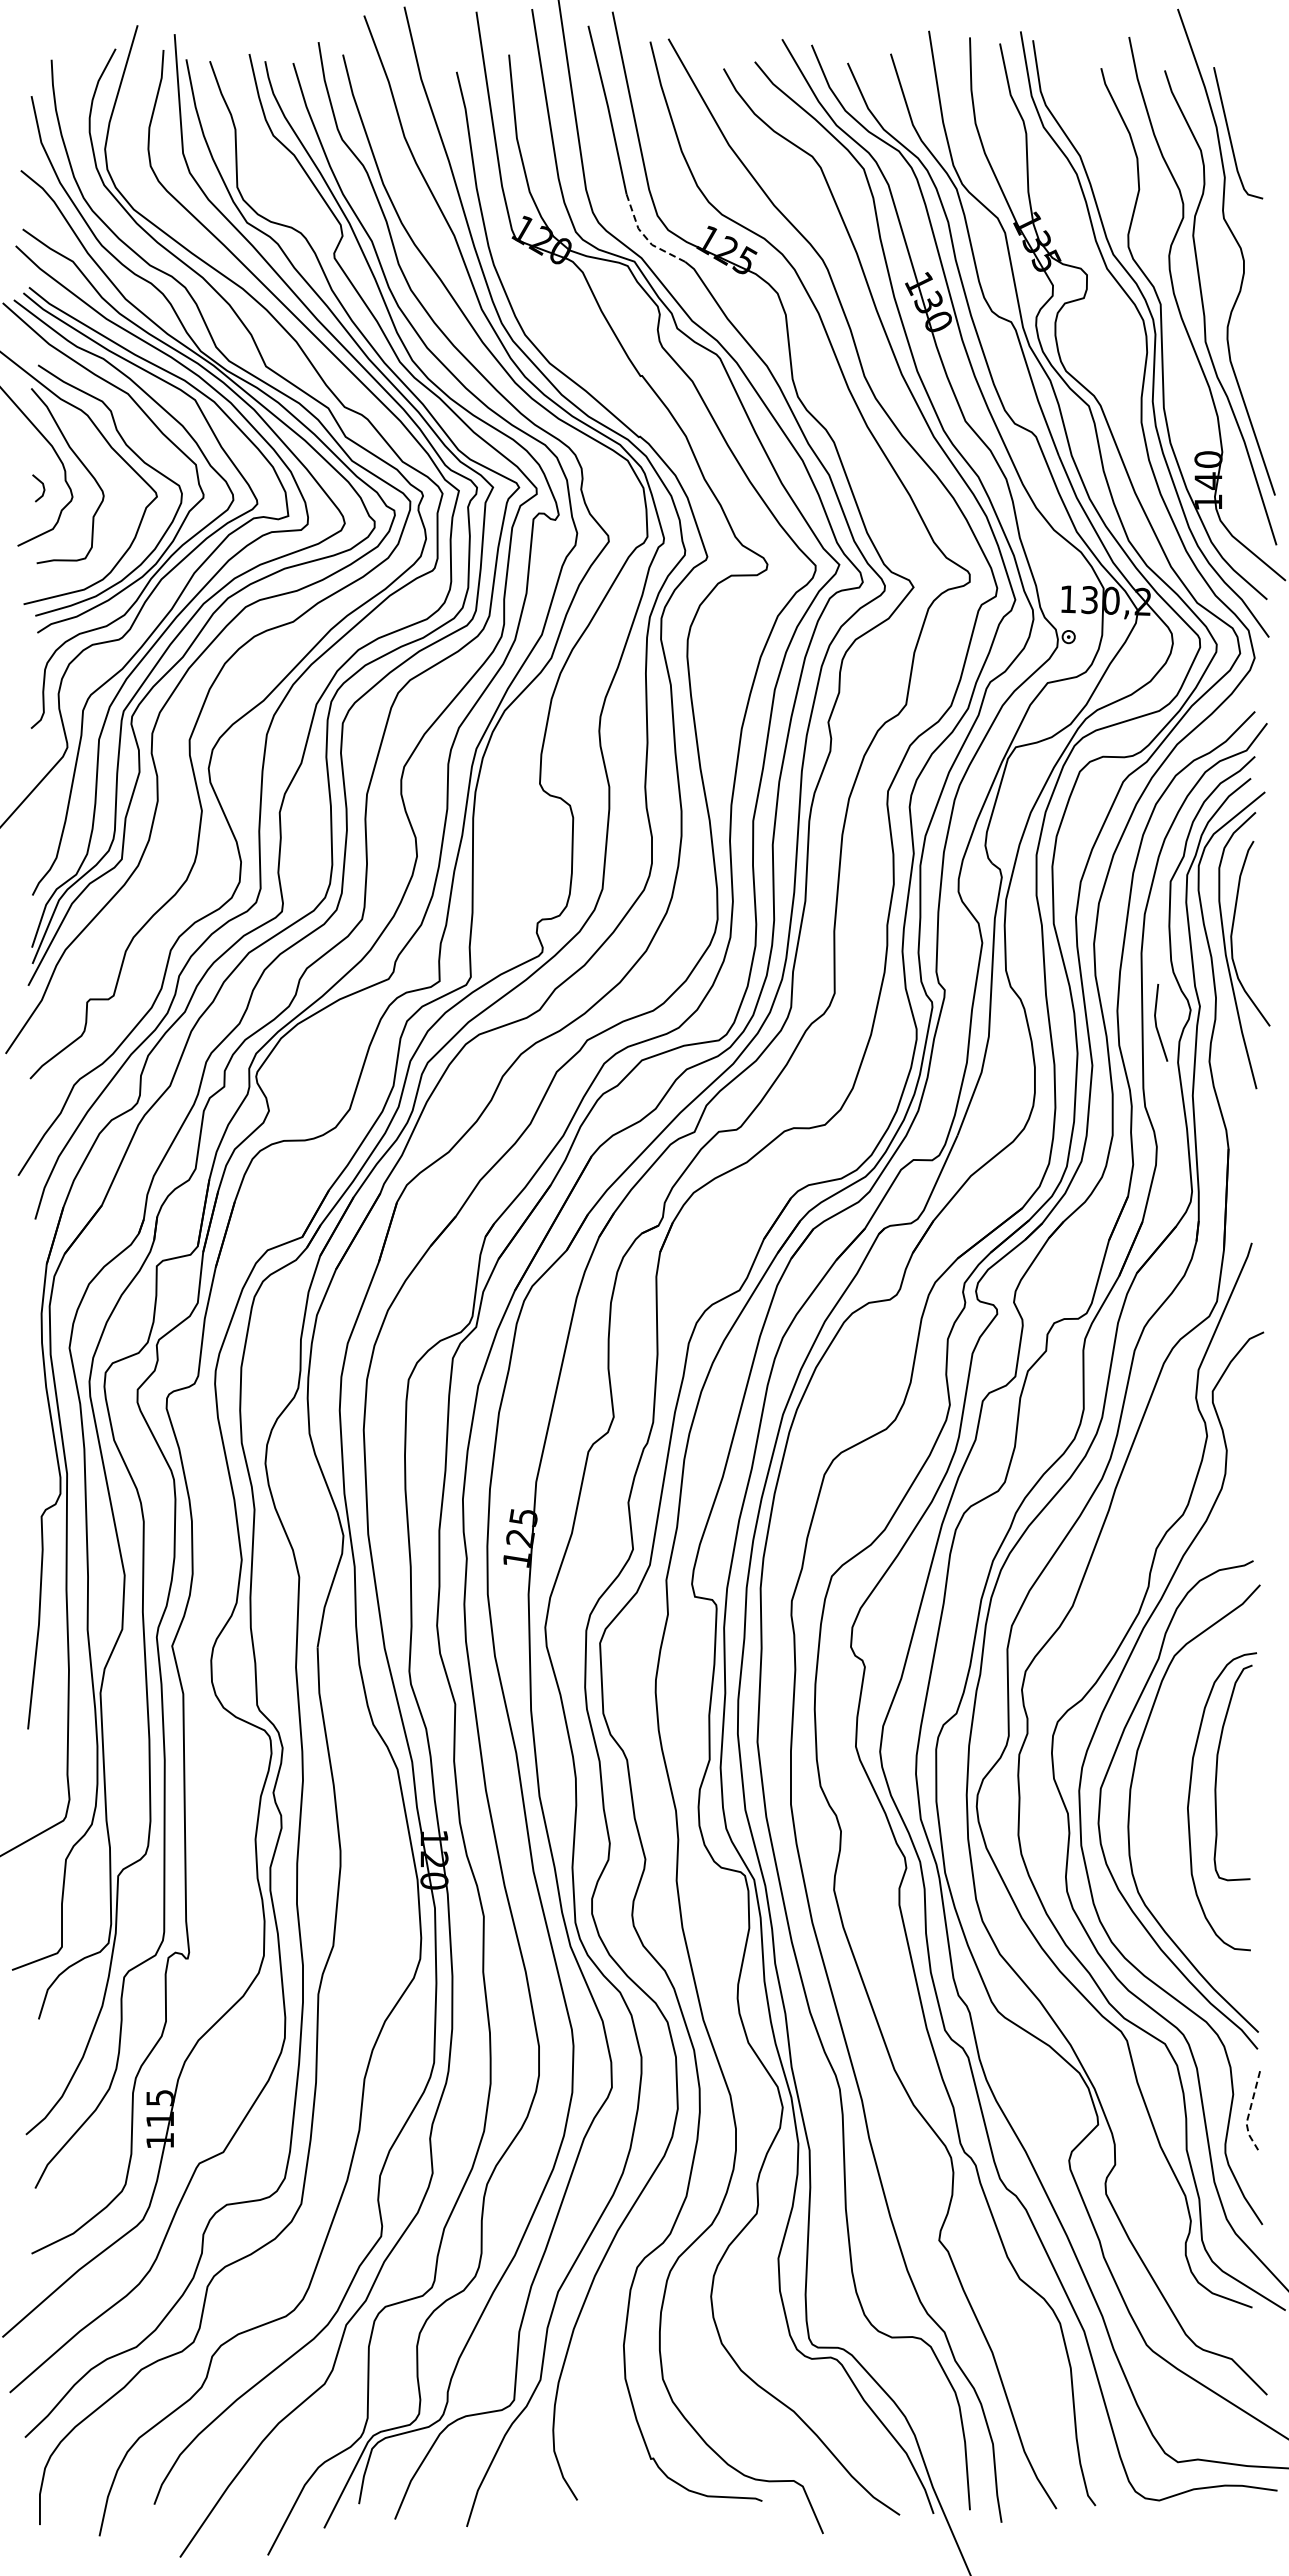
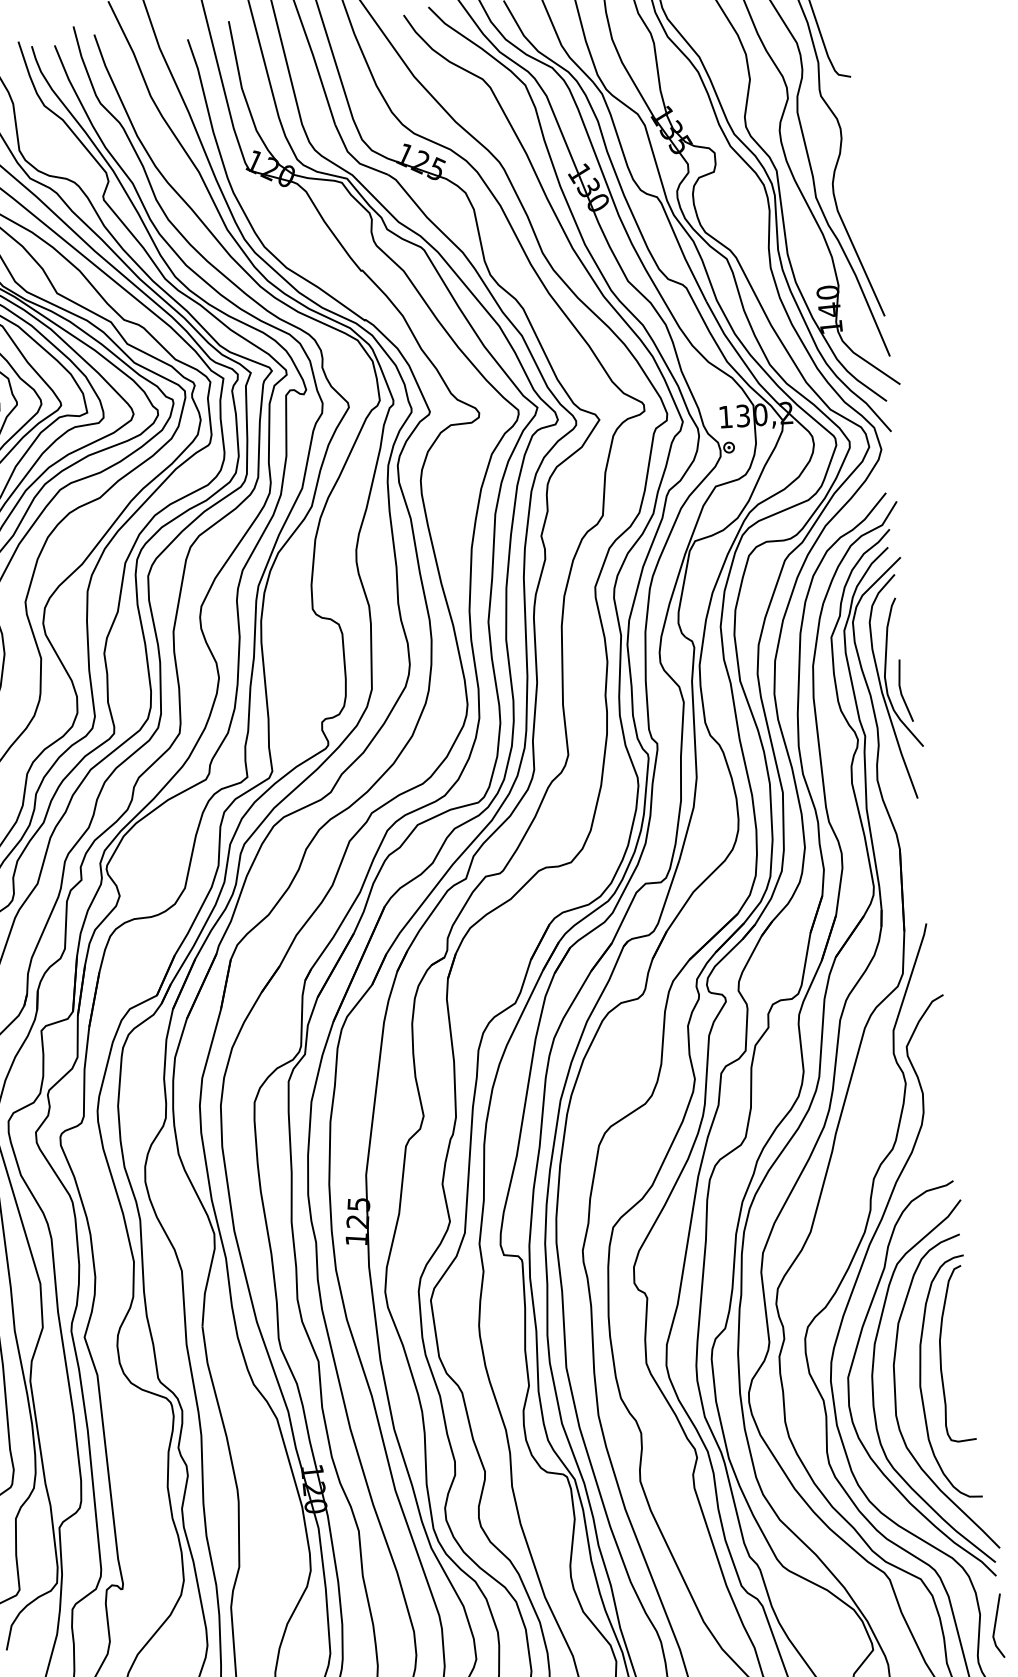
line: (645, 237) -> (354, 158), dashed -> solid
line: (1156, 1022) -> (901, 690), moved
curve: (1157, 1815) -> (896, 1394), added
line: (1249, 2113) -> (994, 1628), dashed -> solid

